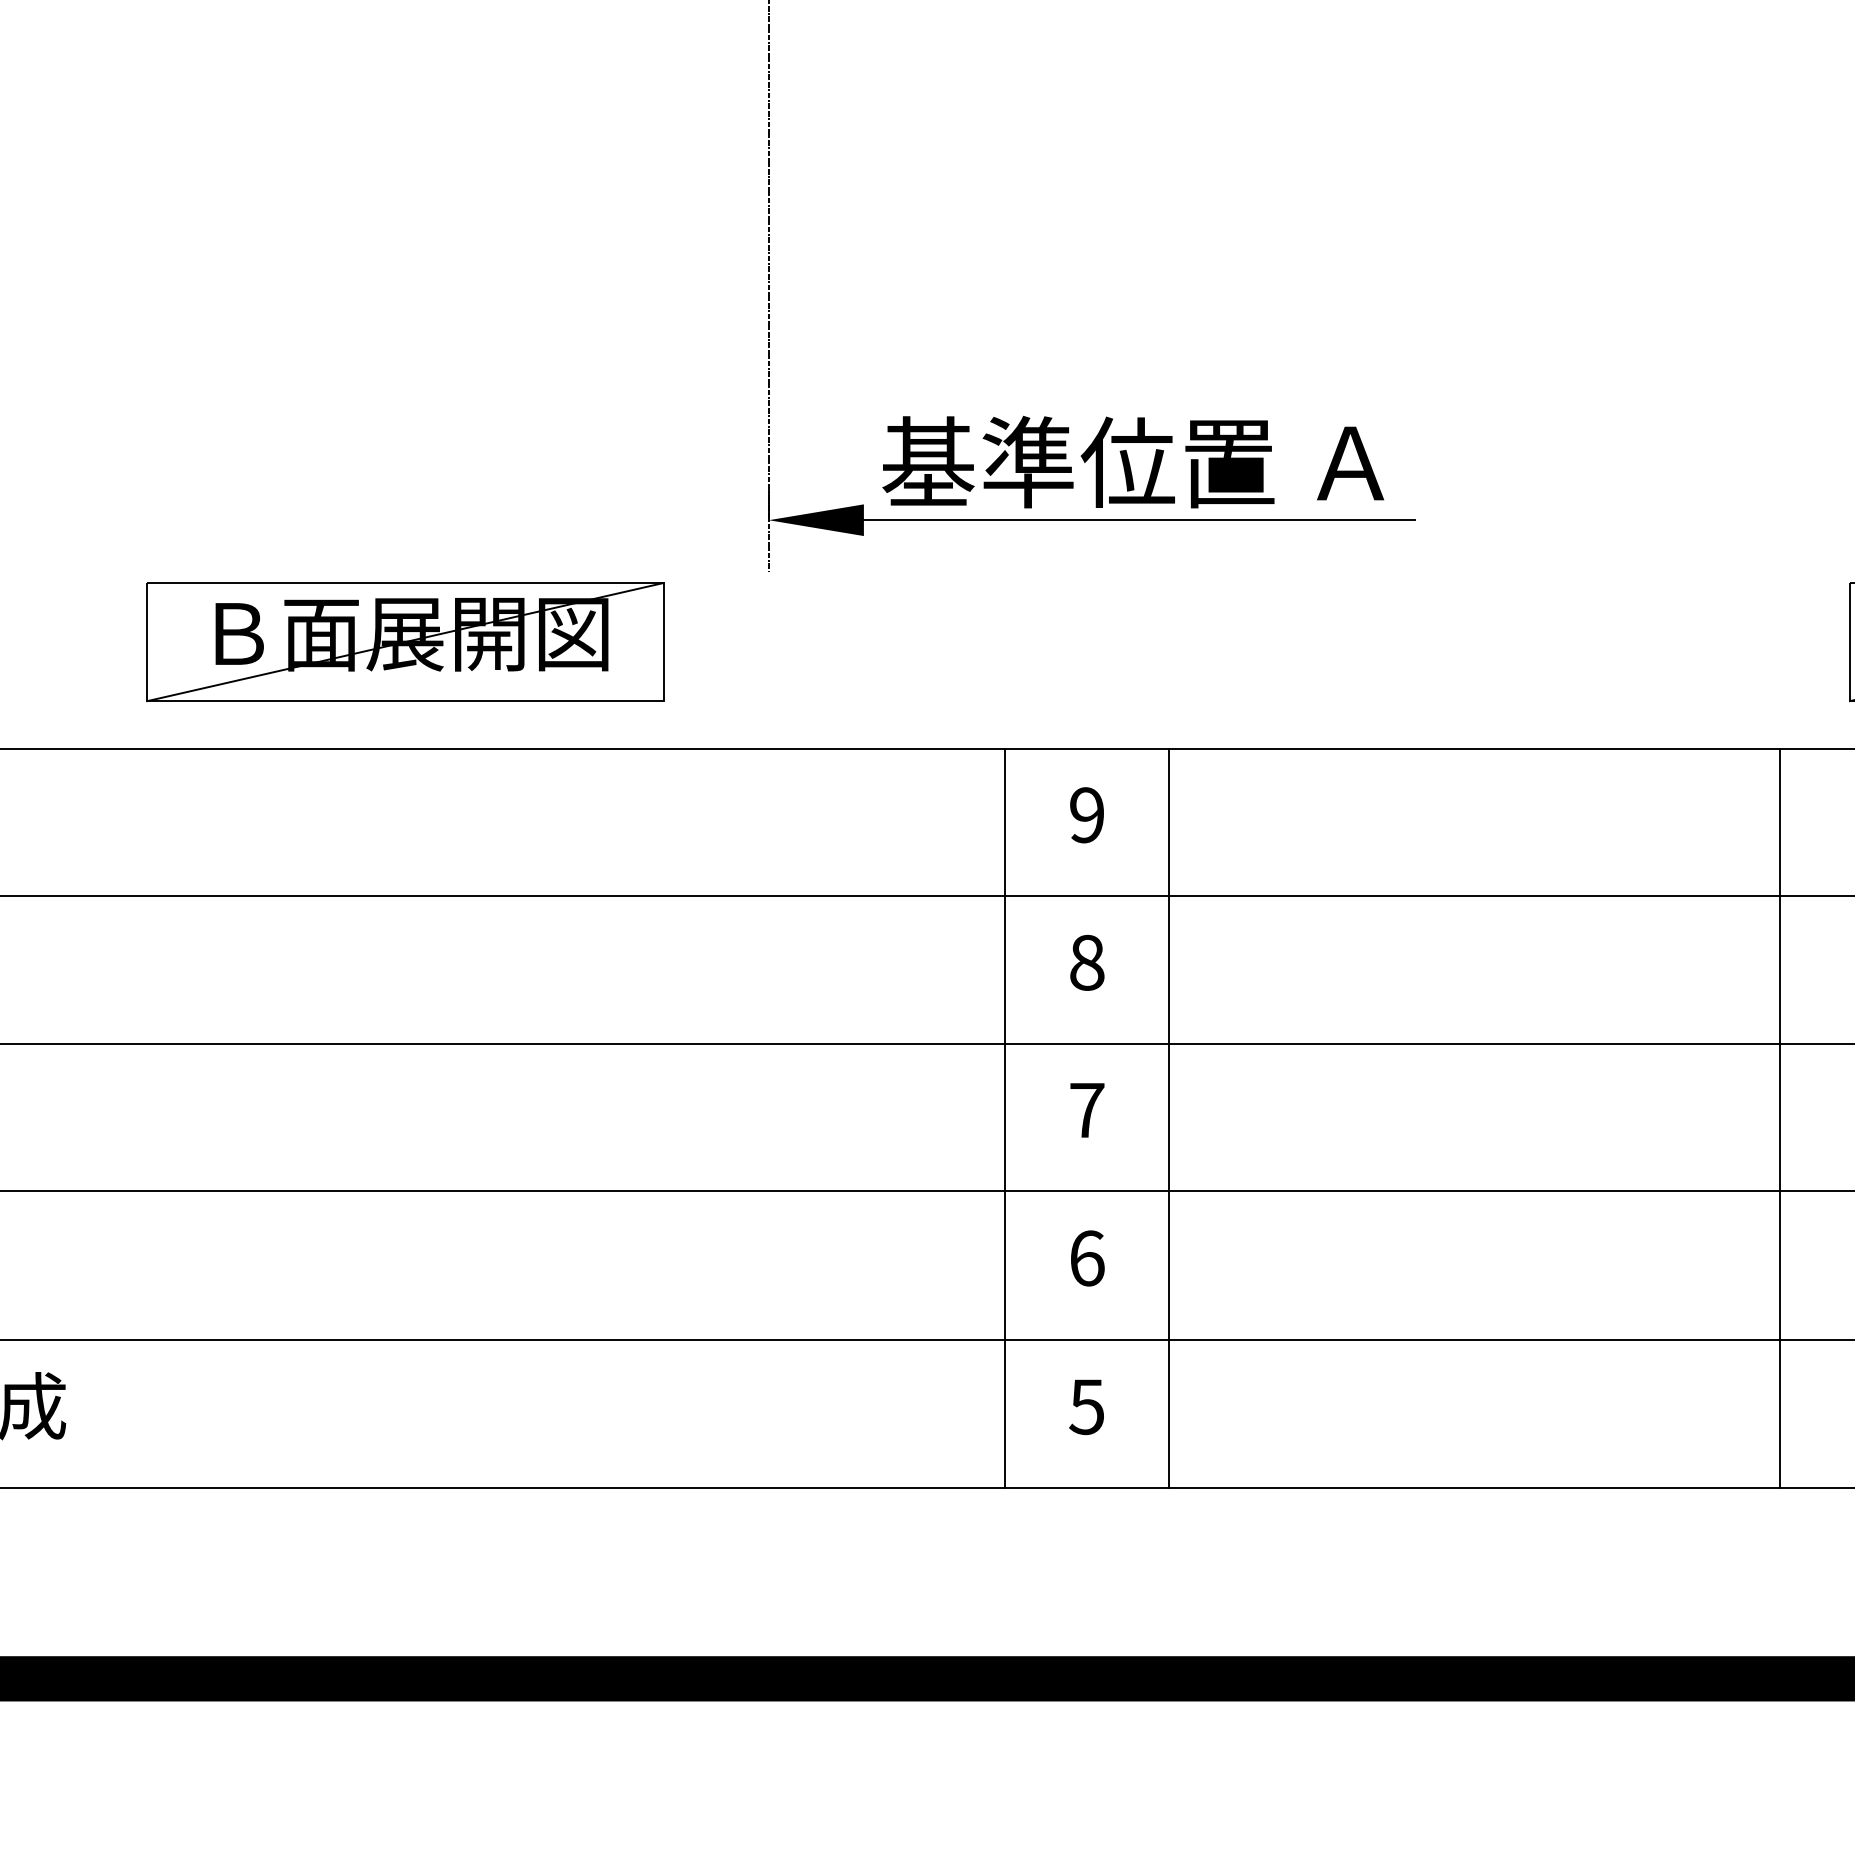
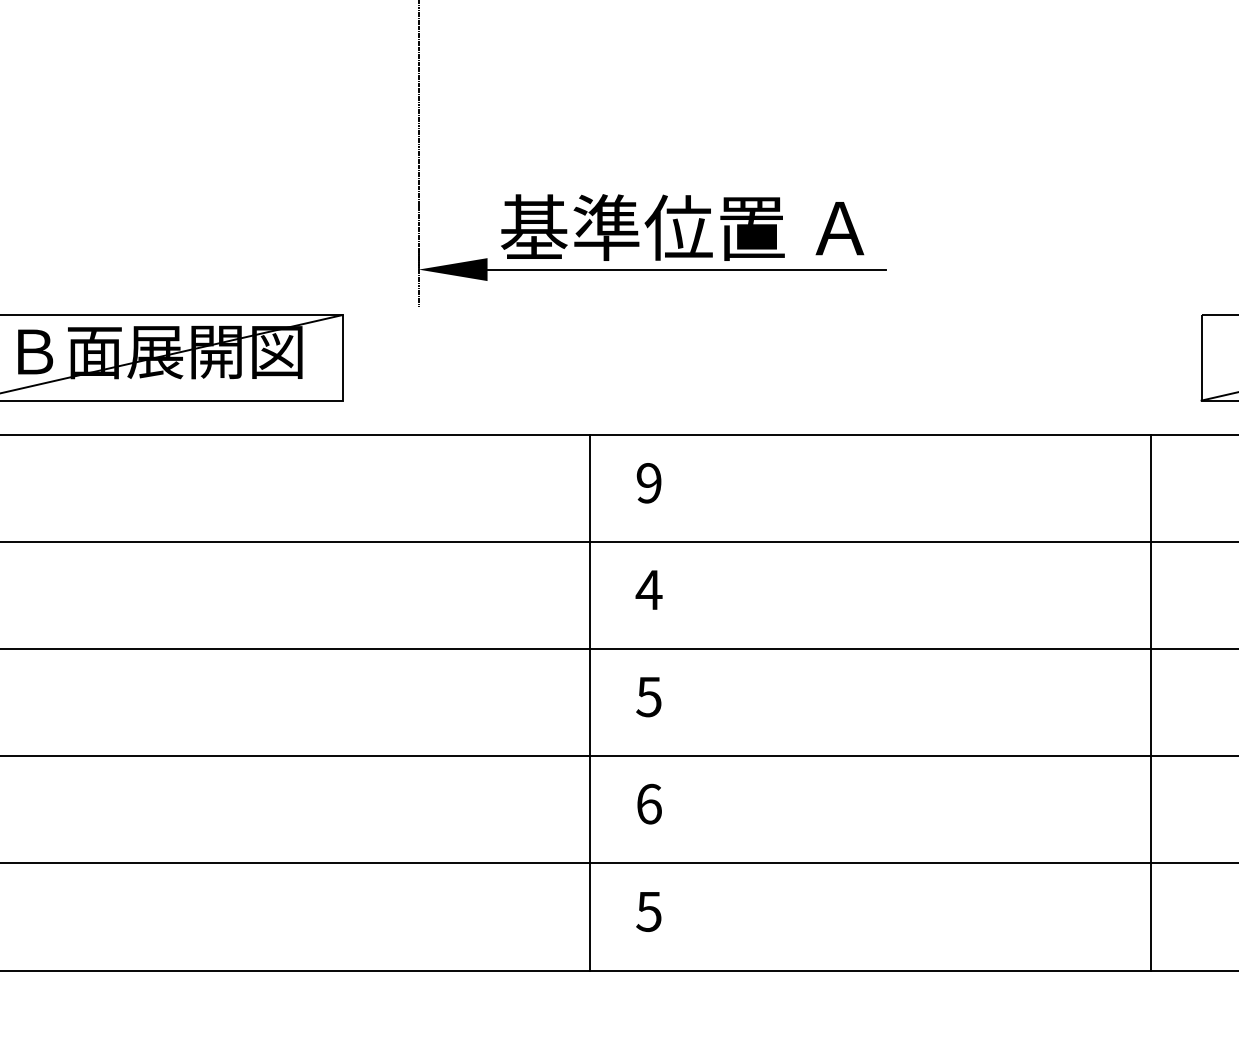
text: (1086, 962) -> (648, 589), 8 -> 4
text: (1086, 1110) -> (648, 697), 7 -> 5
line: (1169, 1118) -> (708, 702), removed

